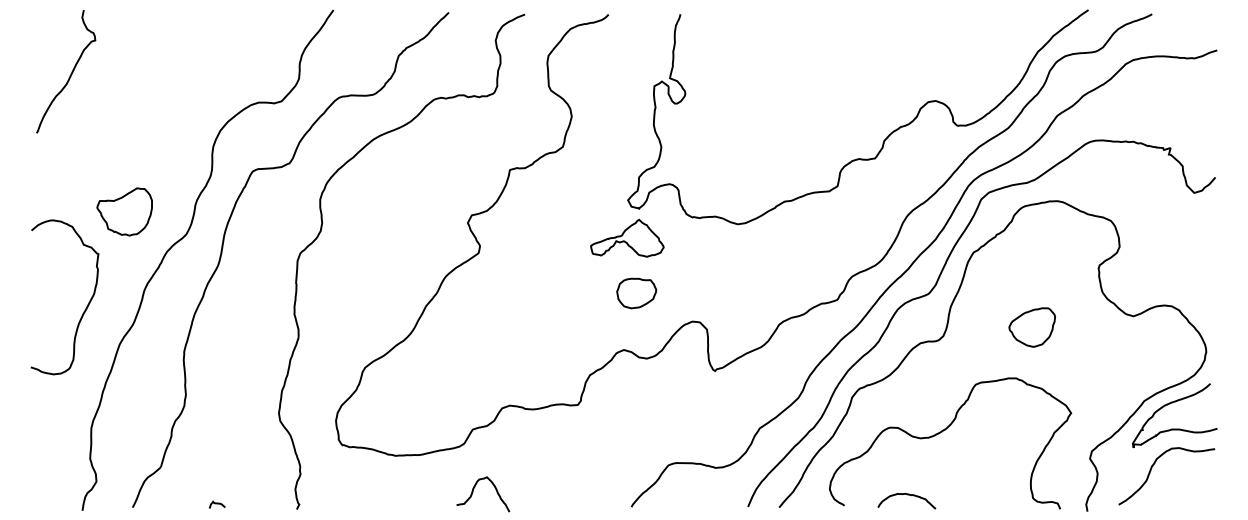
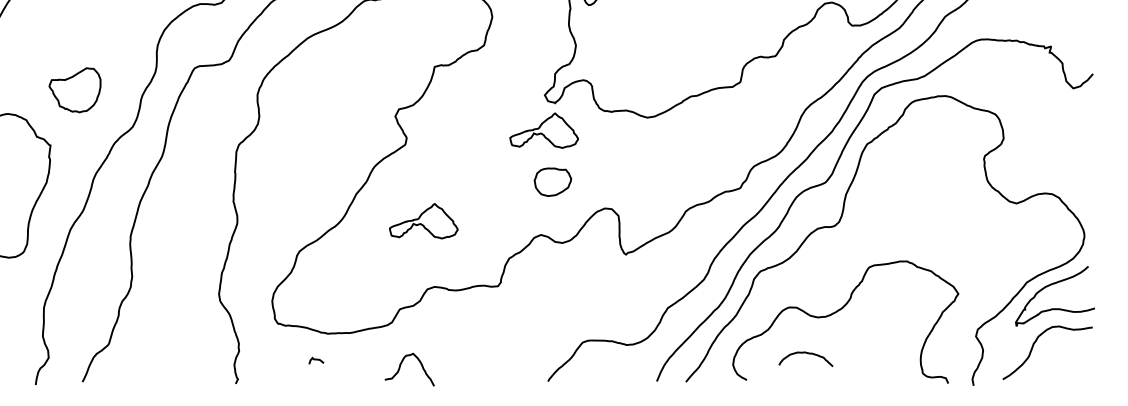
part: (124, 211) -> (74, 89), moved
part: (1031, 327) -> (921, 213), removed
part: (498, 334) -> (423, 220), added
curve: (907, 495) -> (806, 353), moved
curve: (217, 504) -> (316, 360), moved

